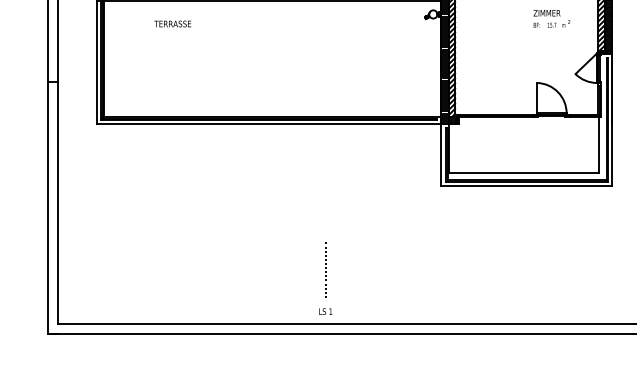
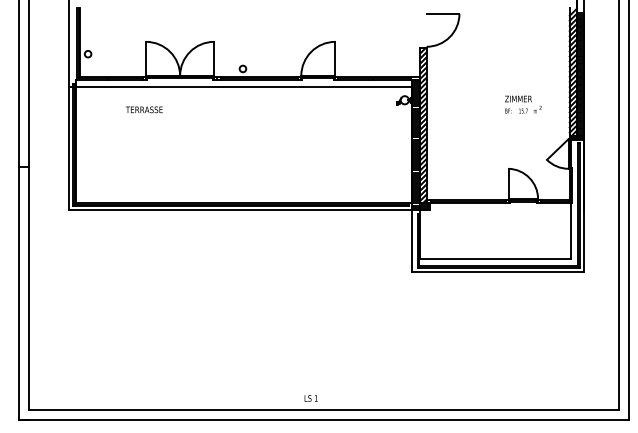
line: (326, 270) -> (297, 356), removed
text: (325, 311) -> (310, 398), moved

